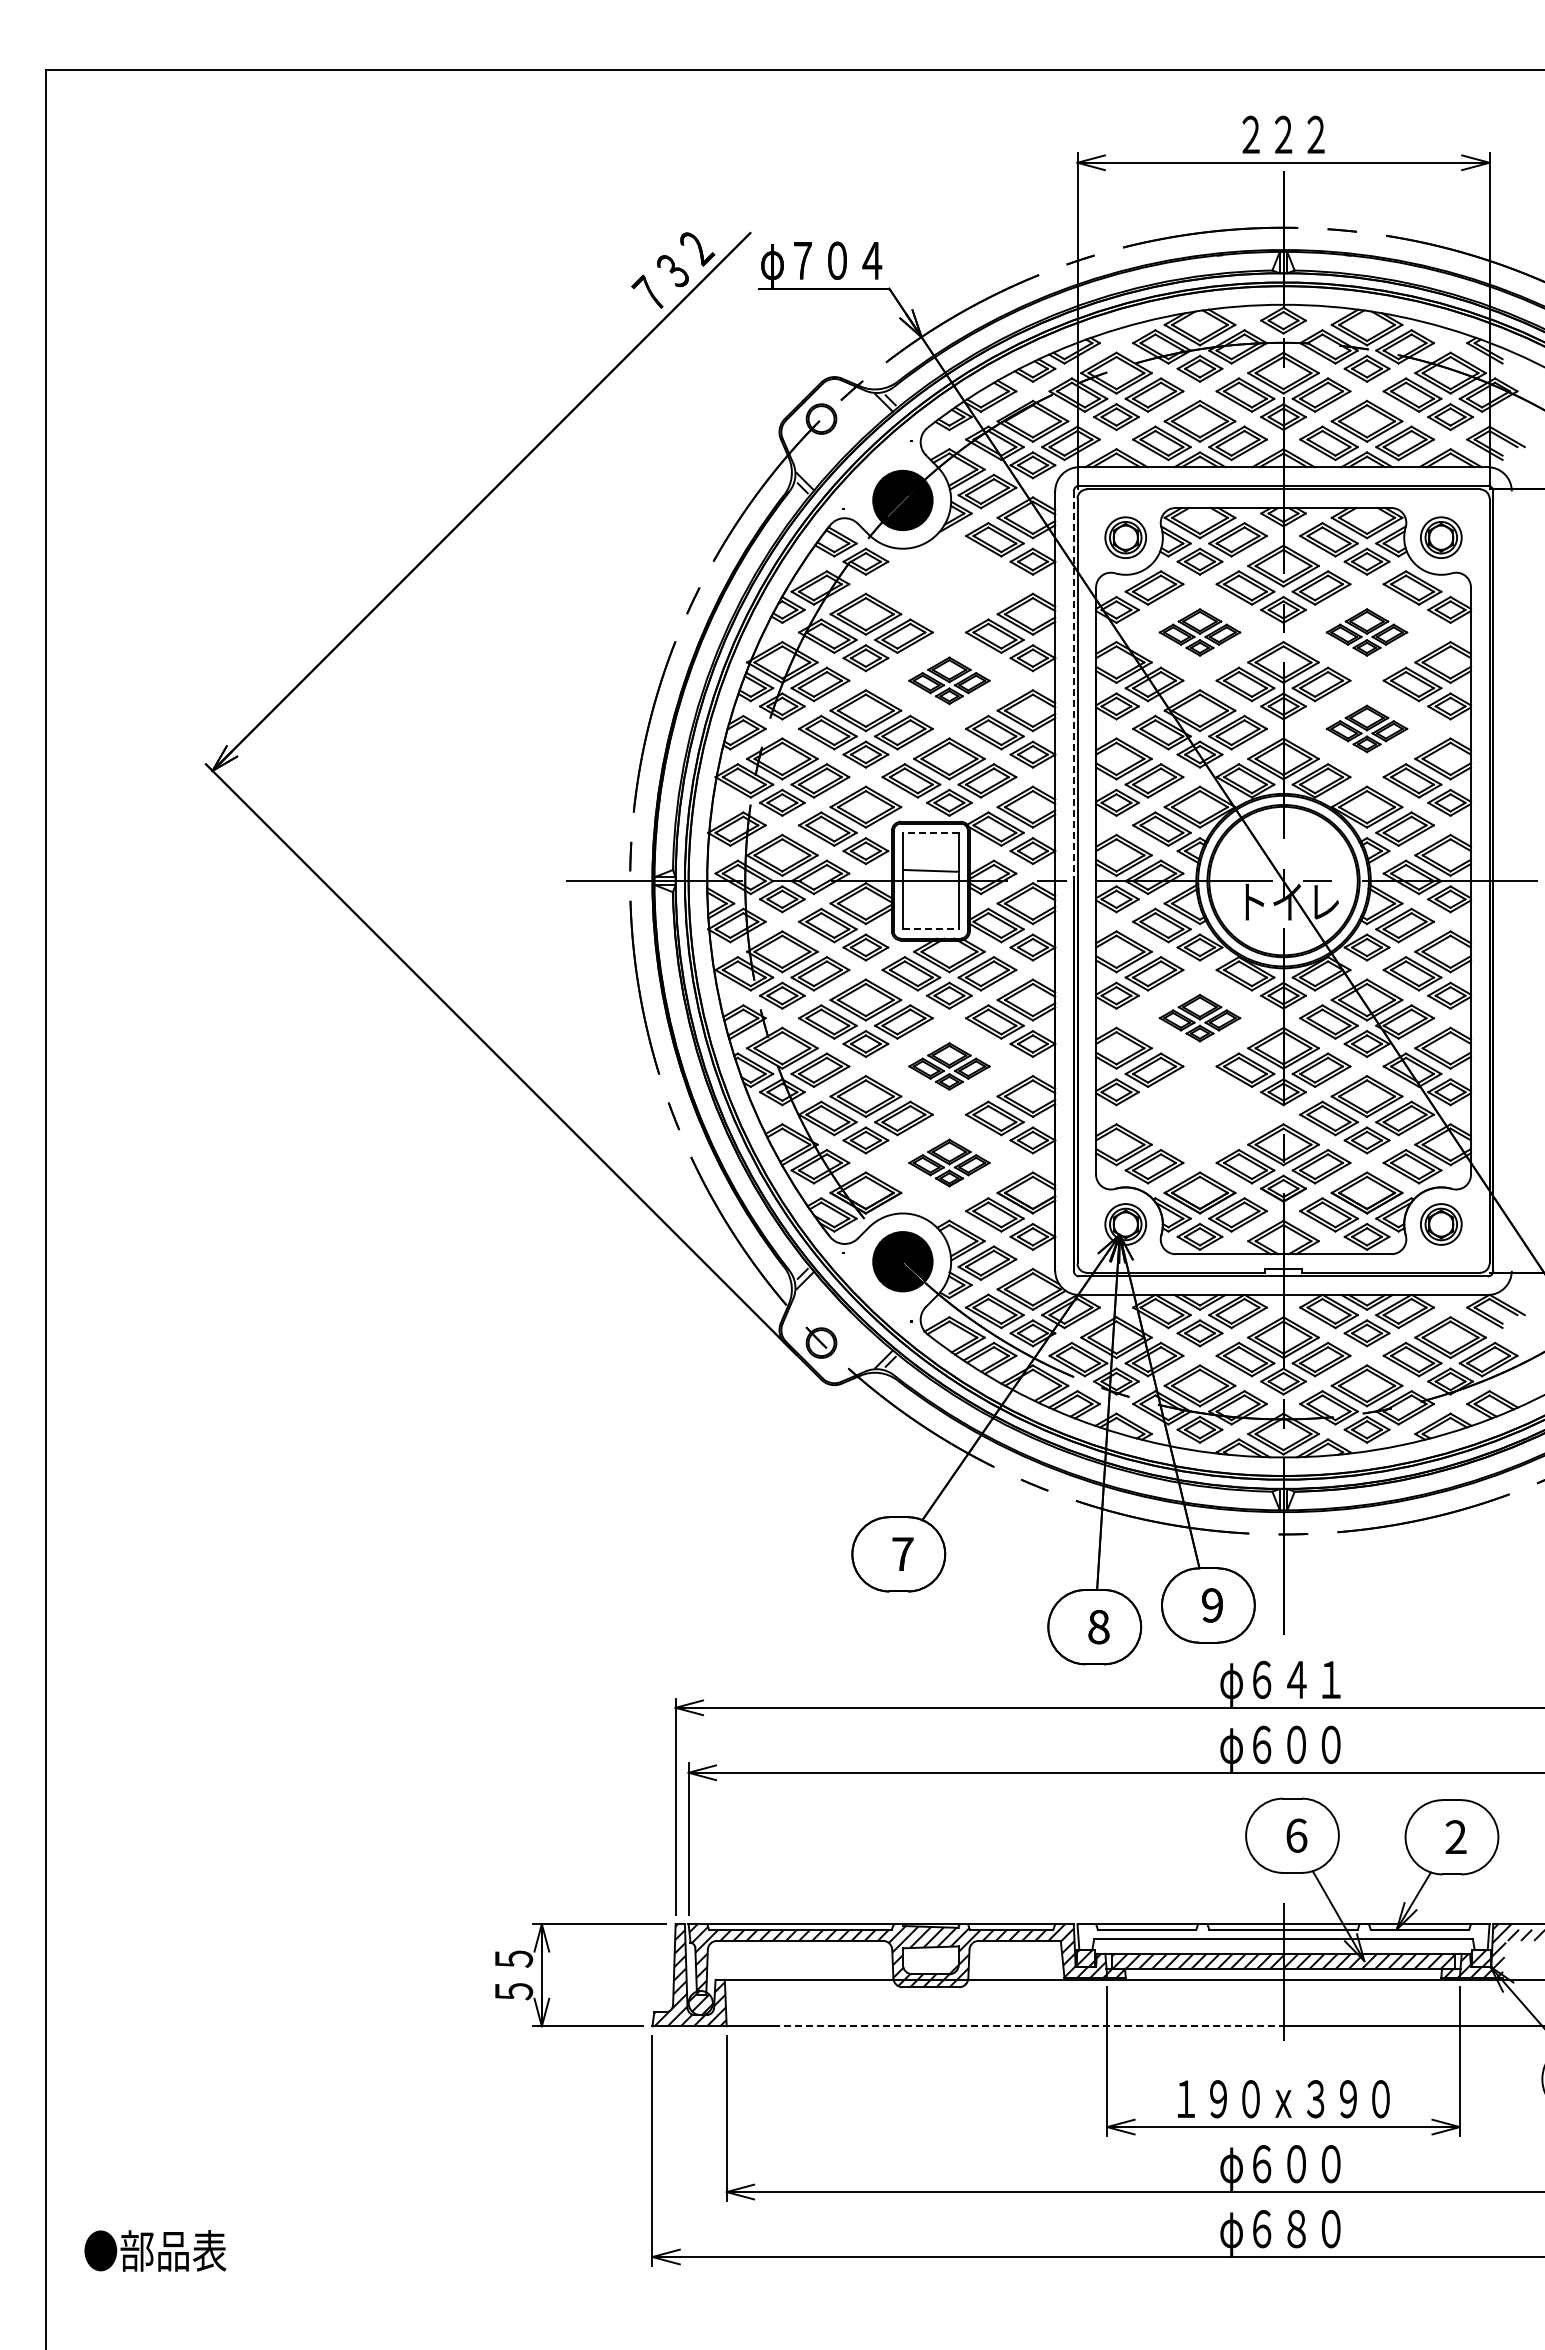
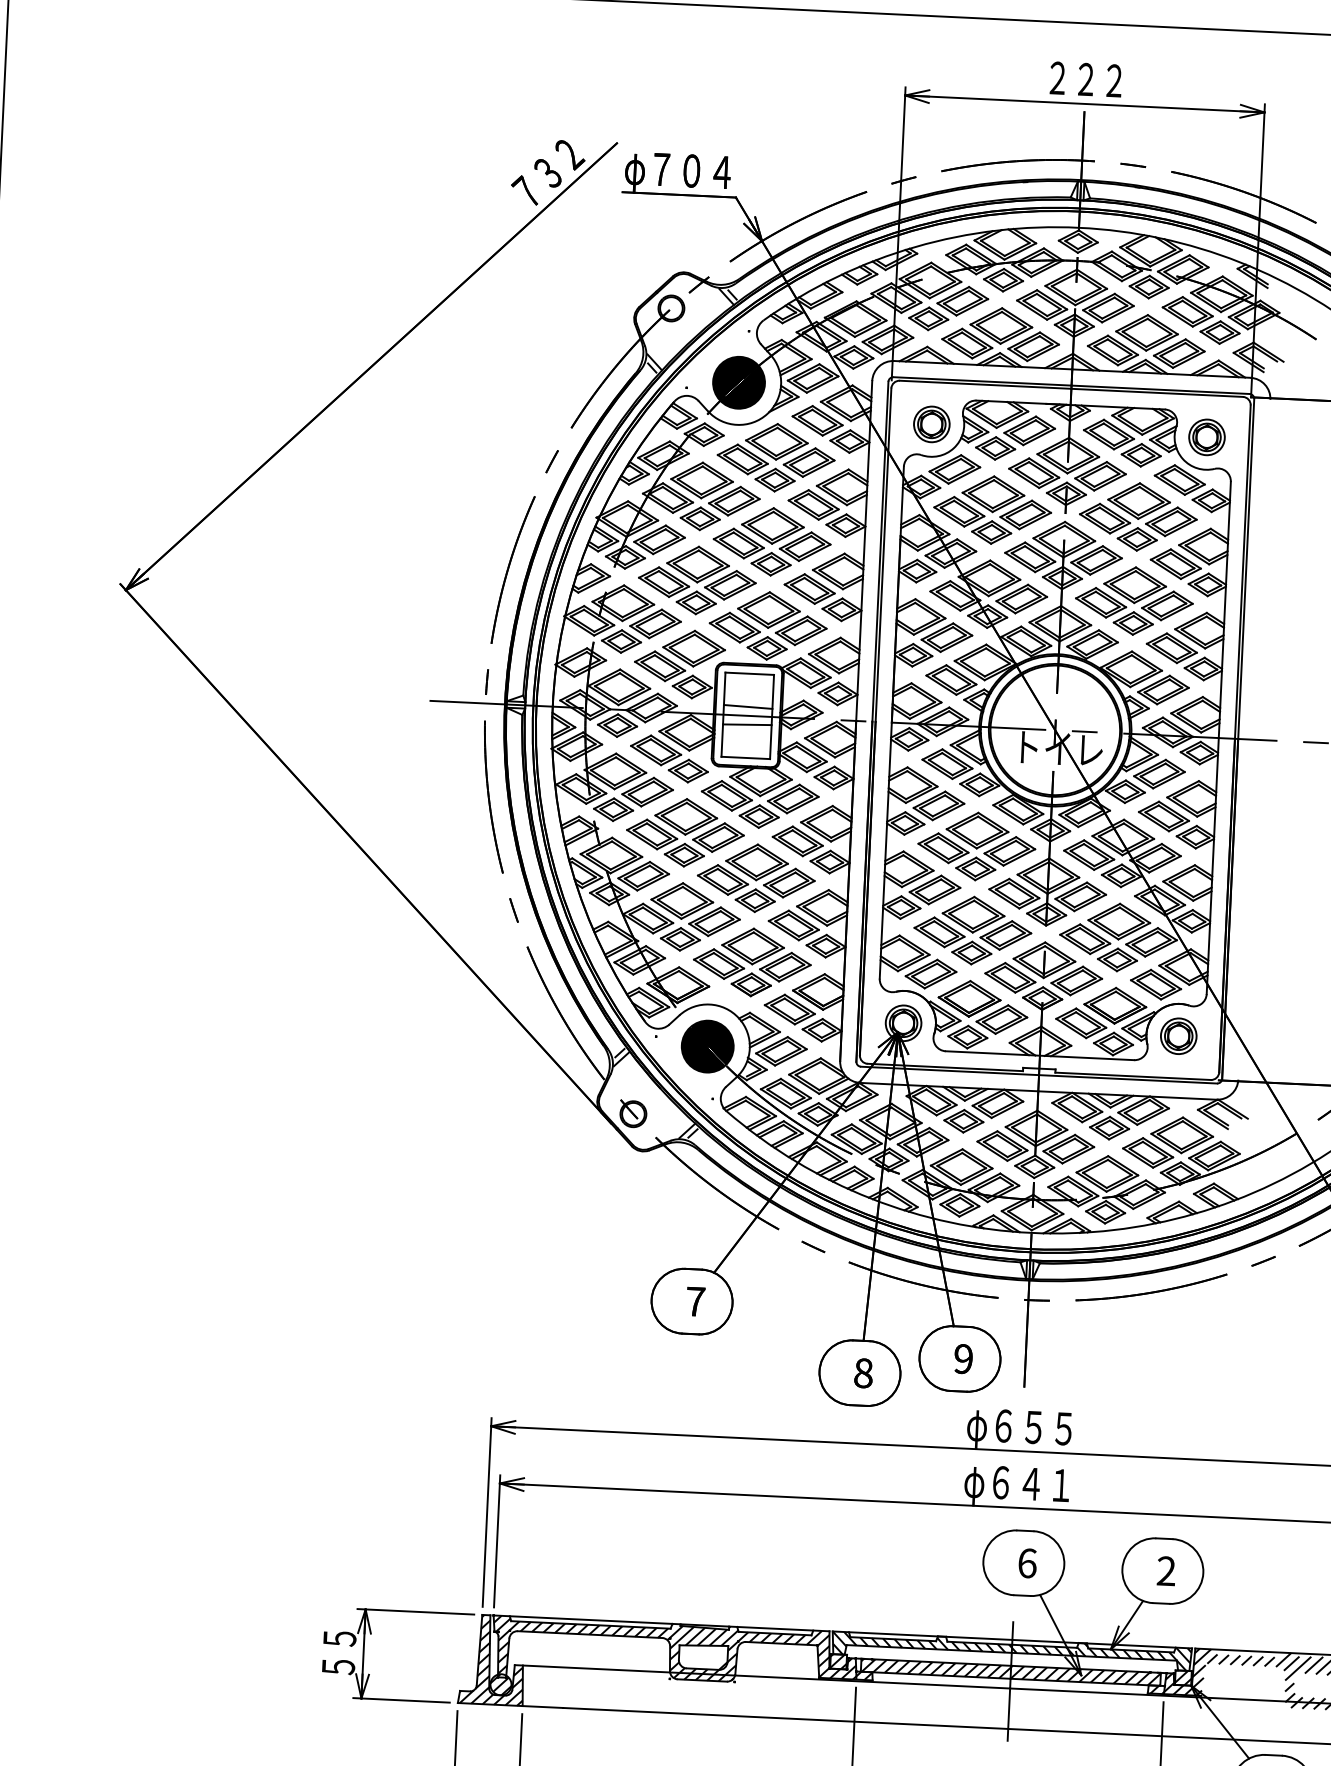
part: (949, 583) -> (776, 457), added
part: (1199, 632) -> (992, 510), size x1.67
part: (1366, 632) -> (1137, 516), size x1.67
part: (949, 680) -> (772, 541), size x1.67
line: (1073, 686) -> (880, 552), dashed -> solid
part: (1366, 728) -> (1133, 600), size x1.67
line: (930, 832) -> (749, 673), dashed -> solid
line: (930, 891) -> (747, 724), added
line: (930, 929) -> (745, 758), dashed -> solid
part: (1199, 1017) -> (976, 845), size x1.67
part: (949, 1066) -> (756, 878), size x1.67
part: (1199, 1114) -> (972, 930), added
part: (949, 1162) -> (752, 962), size x1.67
text: (1313, 1680) -> (1048, 1428), φ６４１ -> φ６５５
text: (1313, 1744) -> (1045, 1484), φ６００ -> φ６４１
hatch: (1283, 1937) -> (1011, 1651), added
line: (1028, 2026) -> (785, 1718), dashed -> solid

